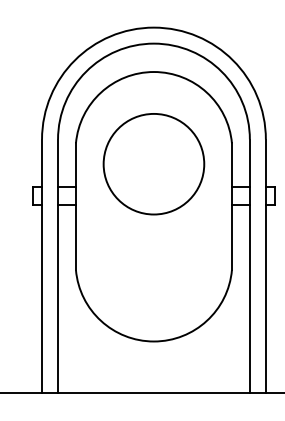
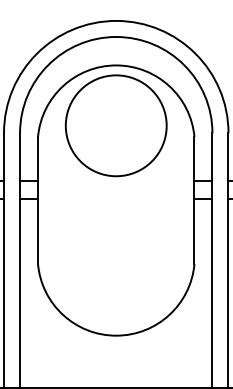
circle: (153, 164) -> (115, 126), moved

